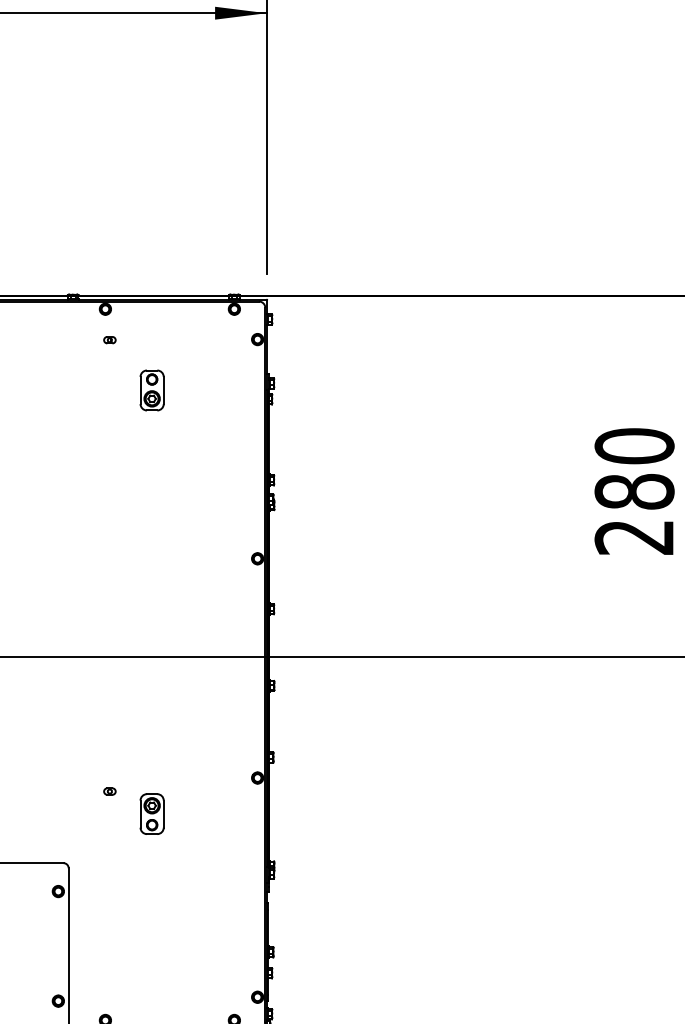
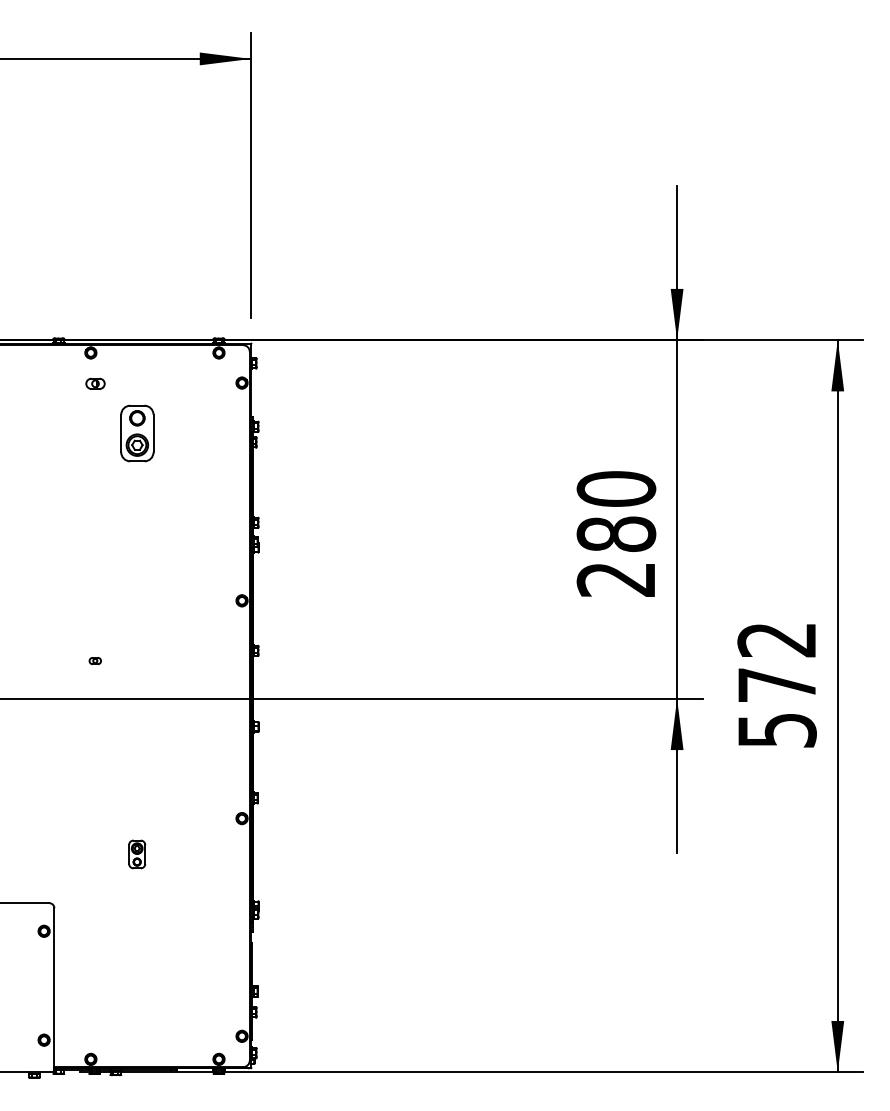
part: (109, 339) -> (94, 383), size x1.6
part: (151, 390) -> (136, 433), size x1.4
part: (109, 792) -> (94, 661), moved
part: (151, 814) -> (136, 854), size x0.7

